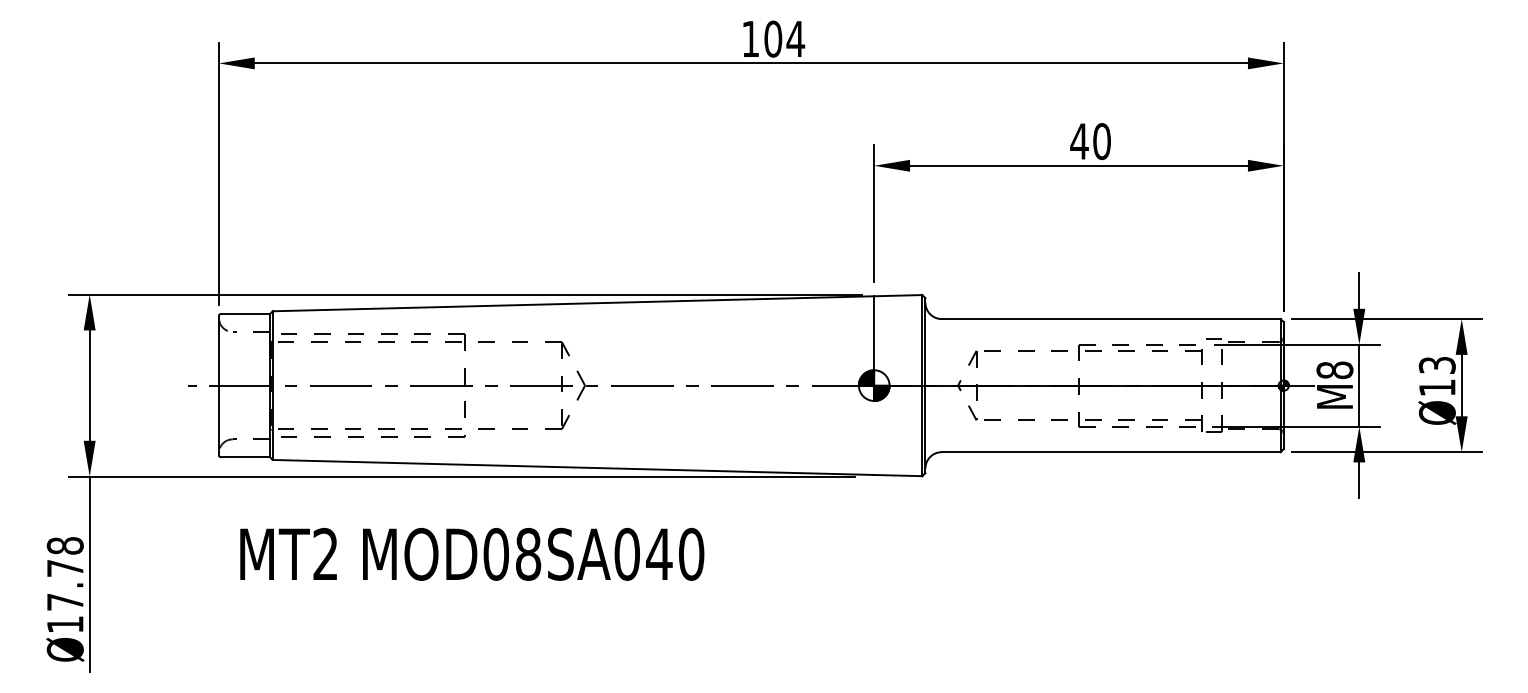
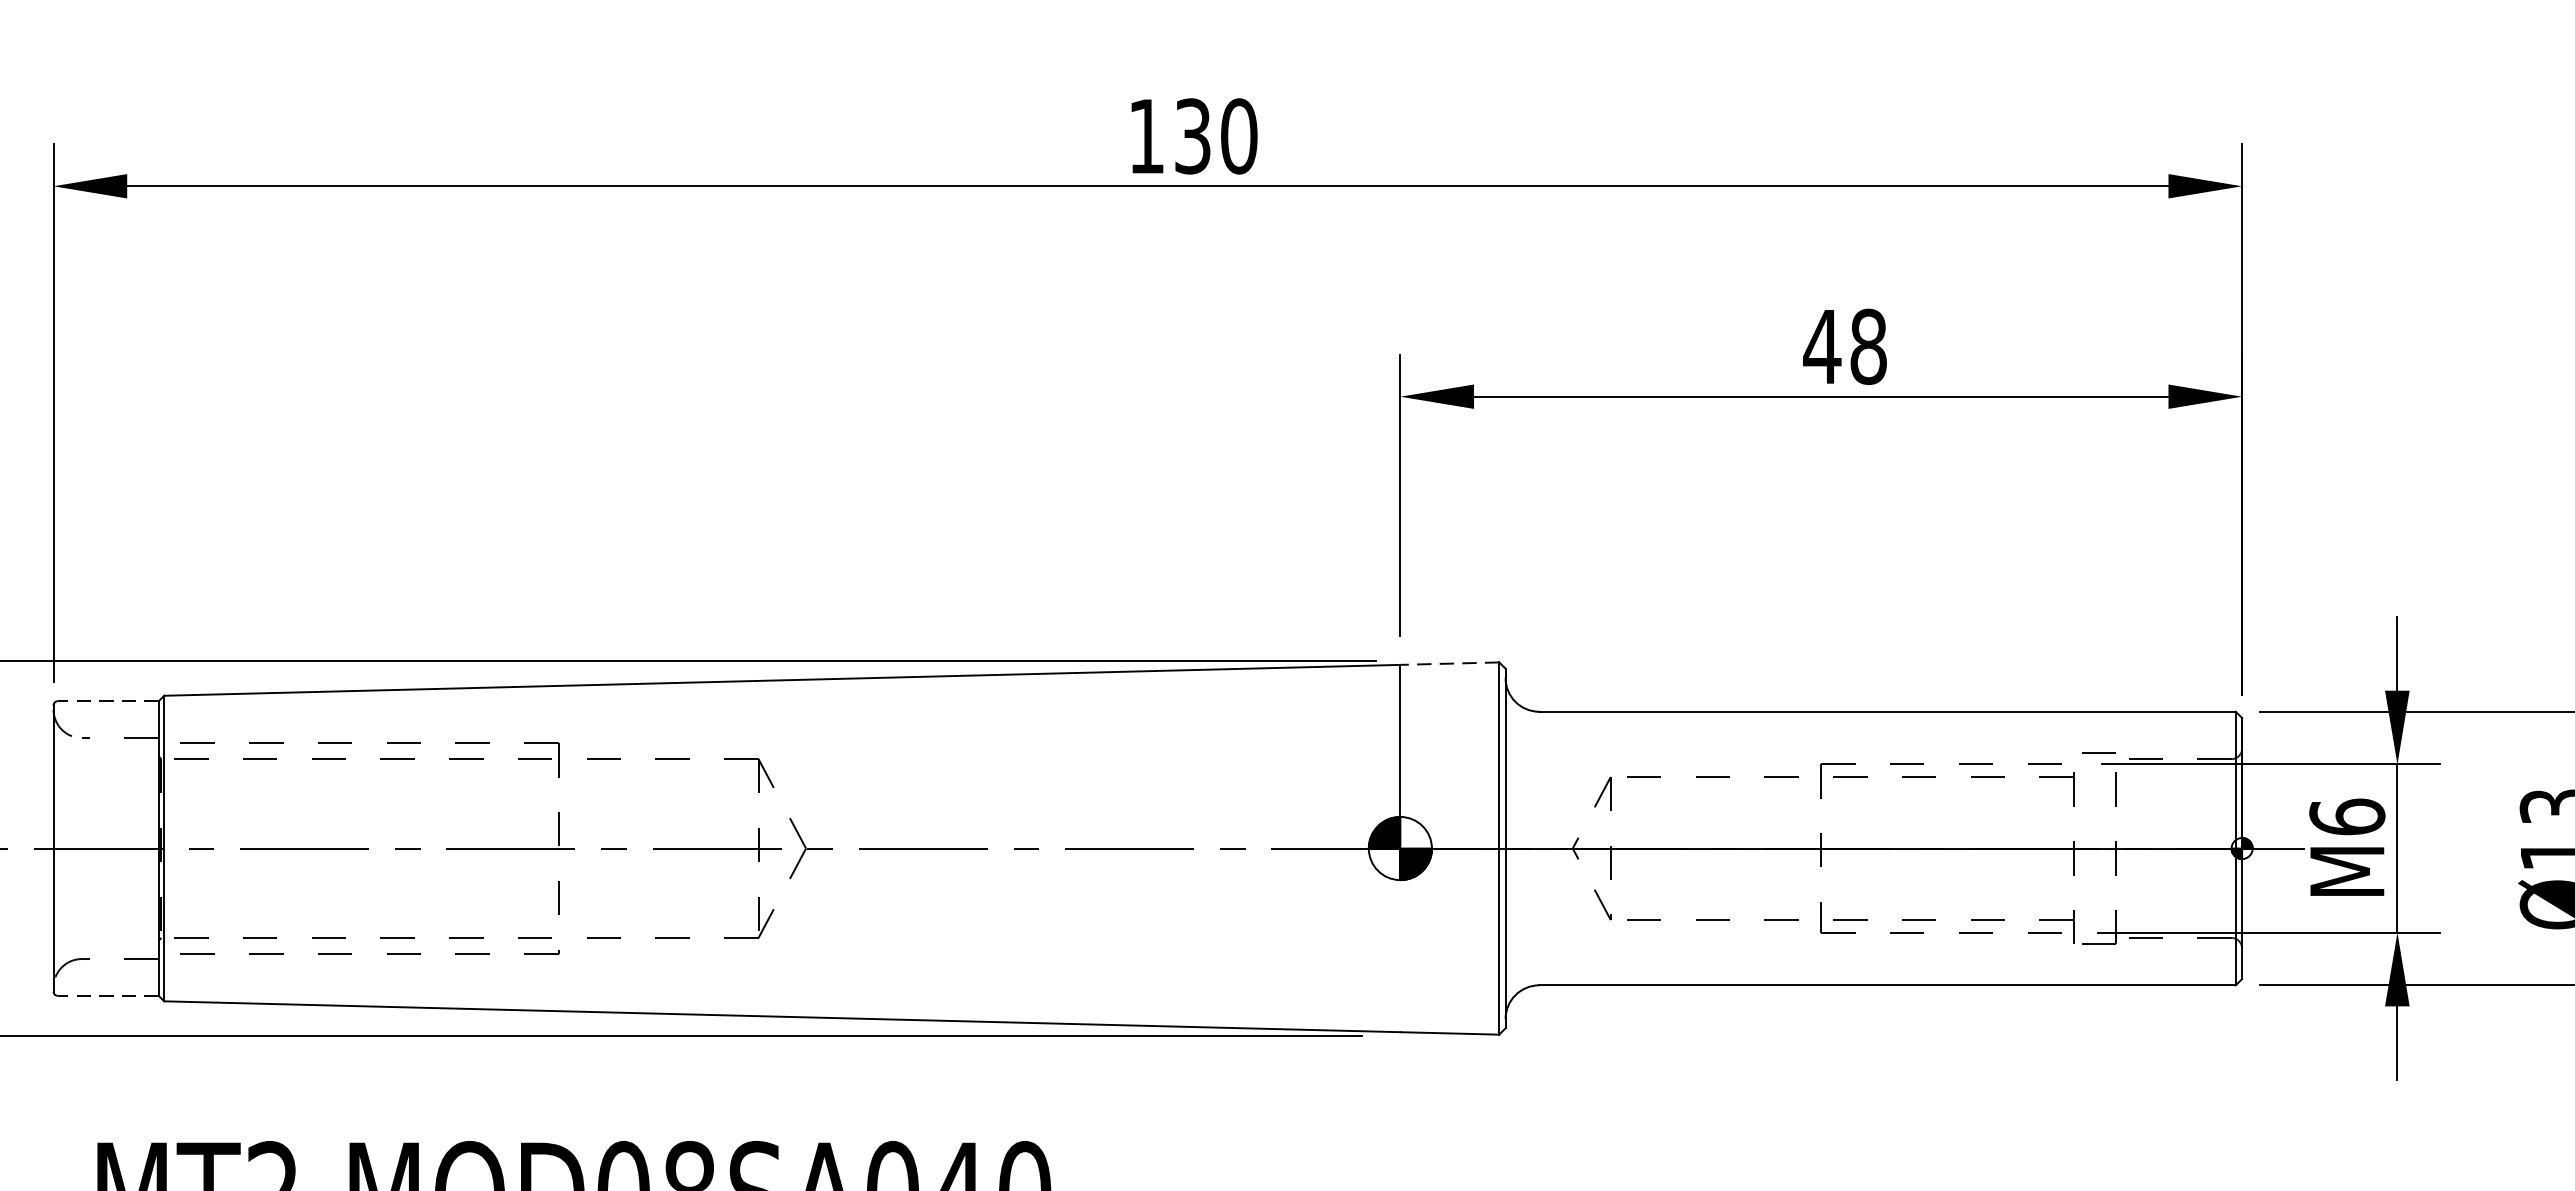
text: (784, 38) -> (1215, 135), 104 -> 130
text: (1101, 141) -> (1867, 346), 40 -> 48
line: (897, 295) -> (1448, 663), solid -> dashed
line: (245, 313) -> (108, 700), solid -> dashed
text: (1334, 370) -> (2346, 817), M8 -> M6
line: (245, 457) -> (108, 996), solid -> dashed

